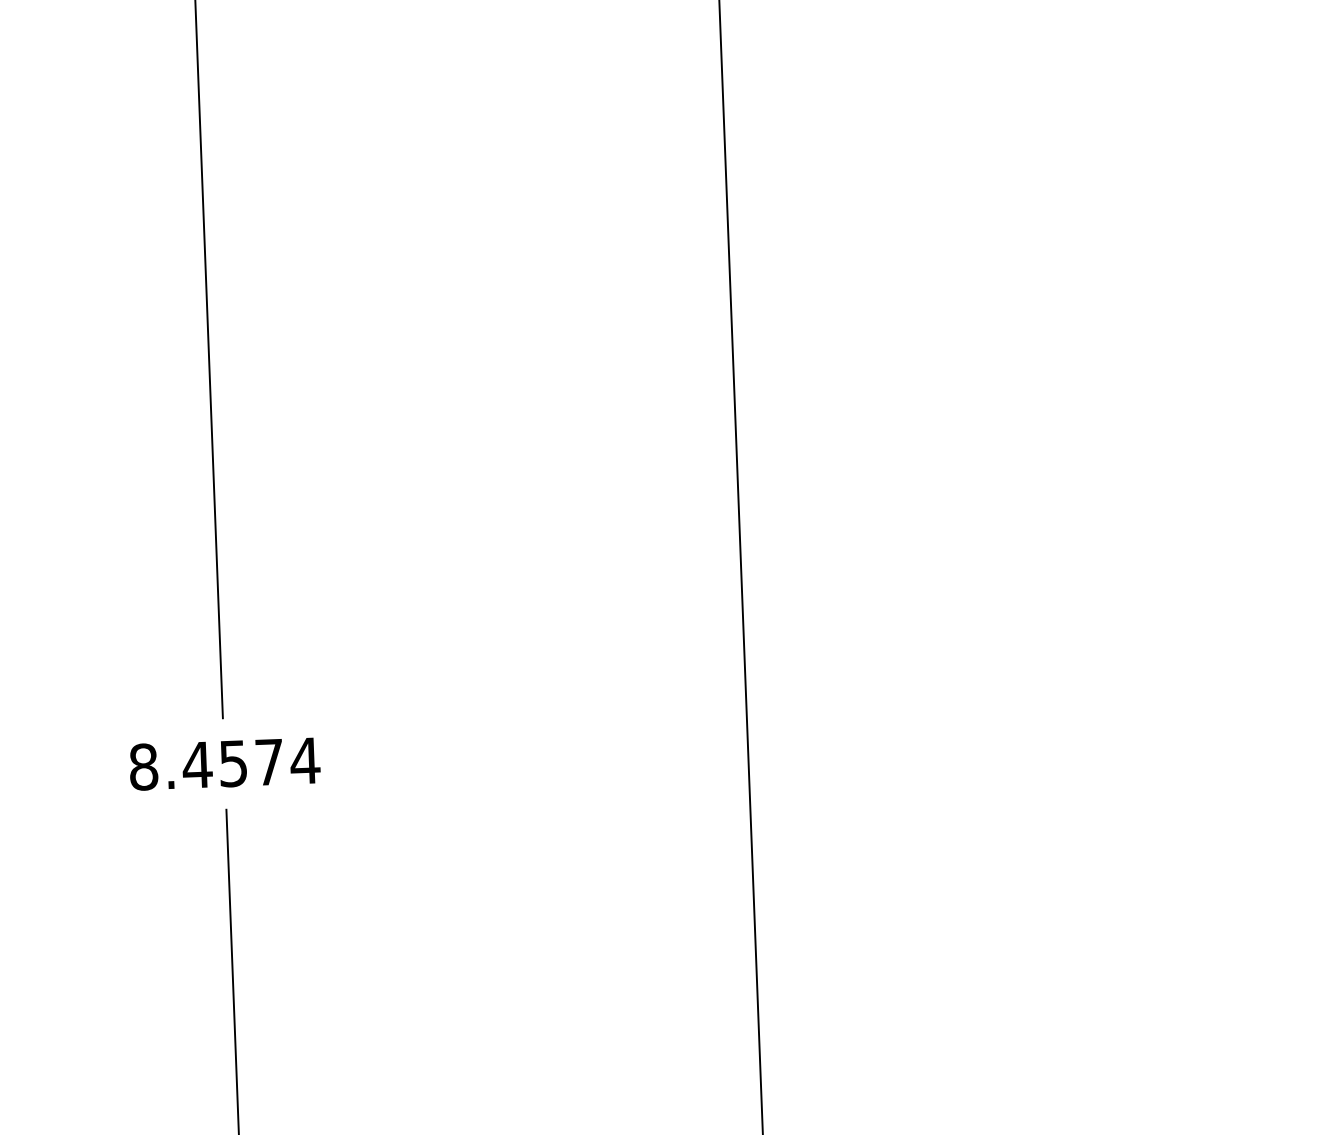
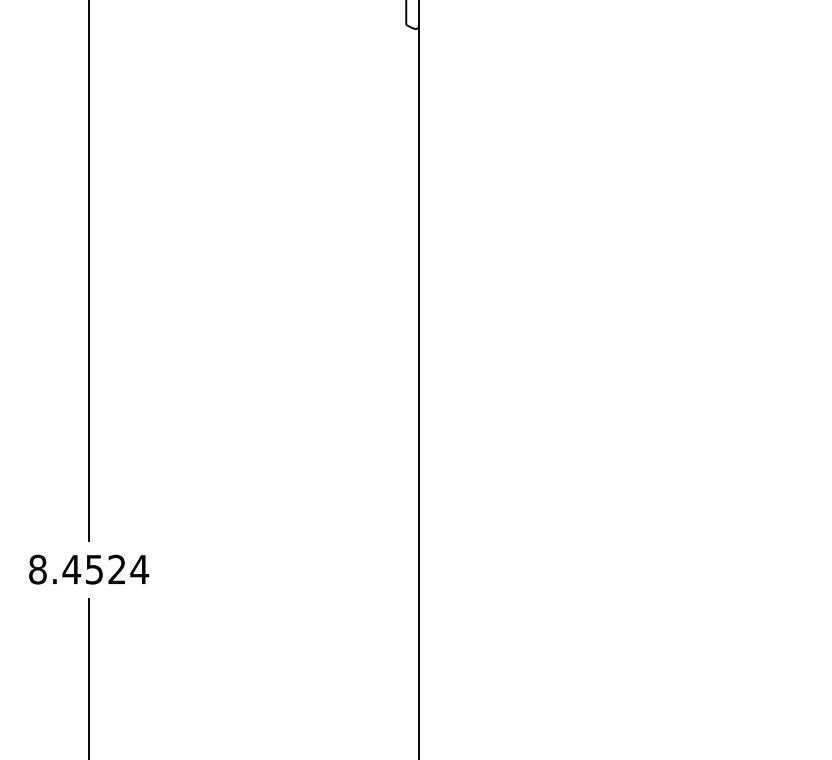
text: (268, 760) -> (116, 568), 8.4574 -> 8.4524

